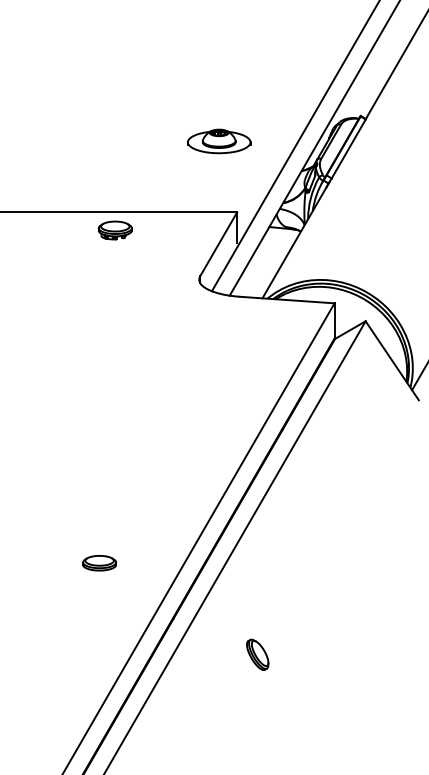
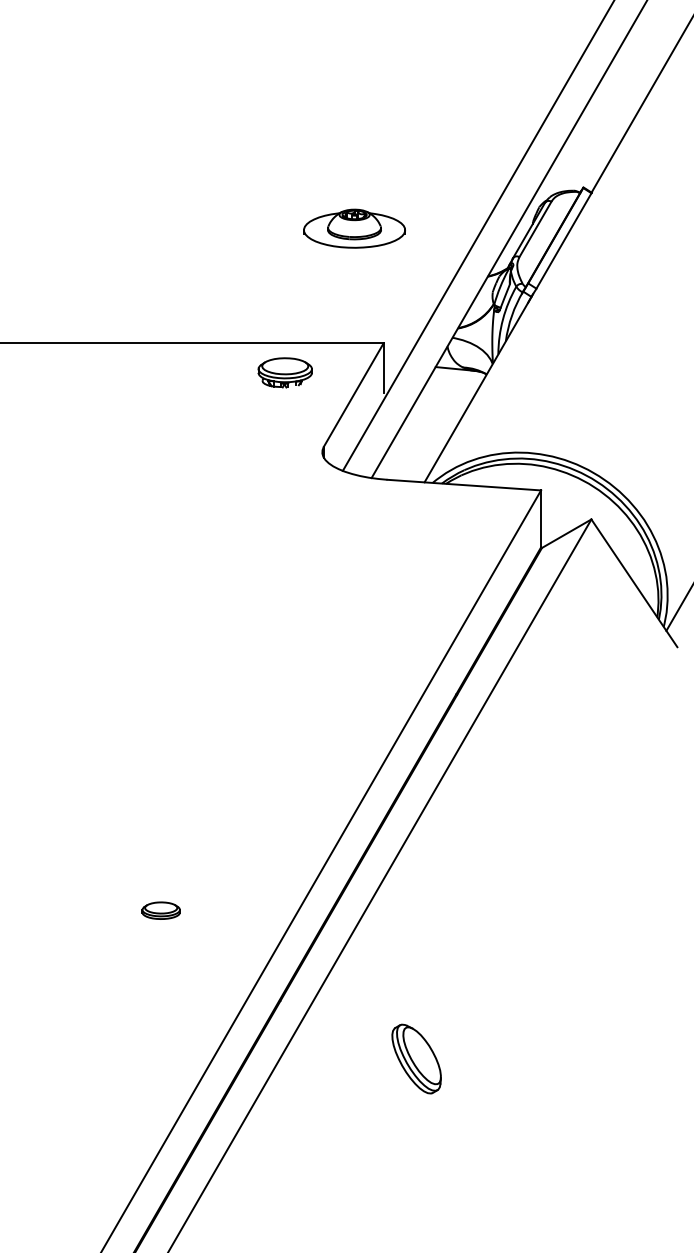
part: (114, 230) -> (283, 372), moved
part: (99, 563) -> (161, 911), size x0.7
part: (257, 654) -> (416, 1058), size x1.4

